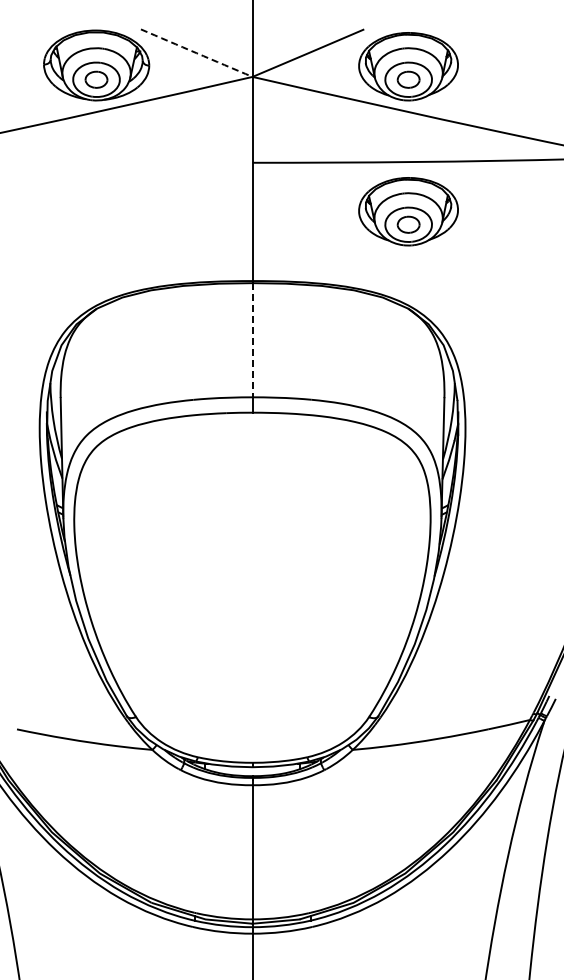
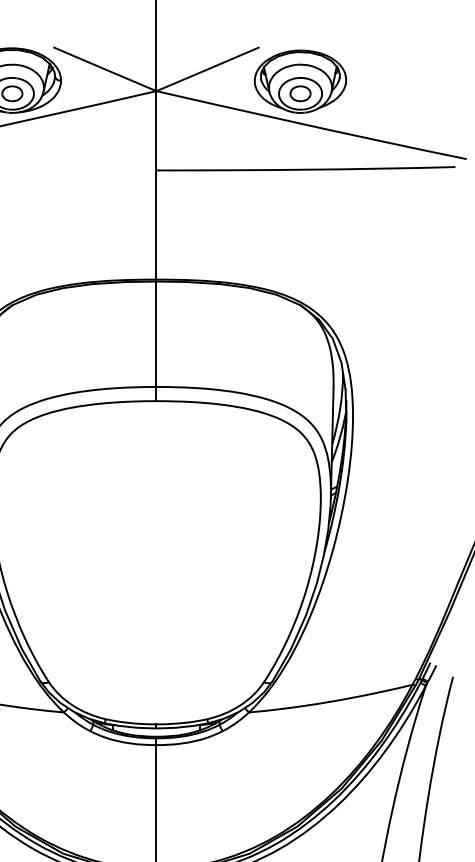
arc: (196, 53) -> (104, 69), dashed -> solid
part: (408, 211) -> (300, 215), removed
line: (252, 340) -> (156, 334), dashed -> solid

